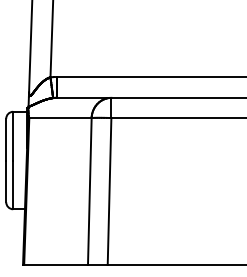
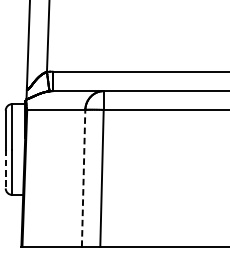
line: (6, 181) -> (5, 169), solid -> dashed
line: (89, 191) -> (83, 178), solid -> dashed

